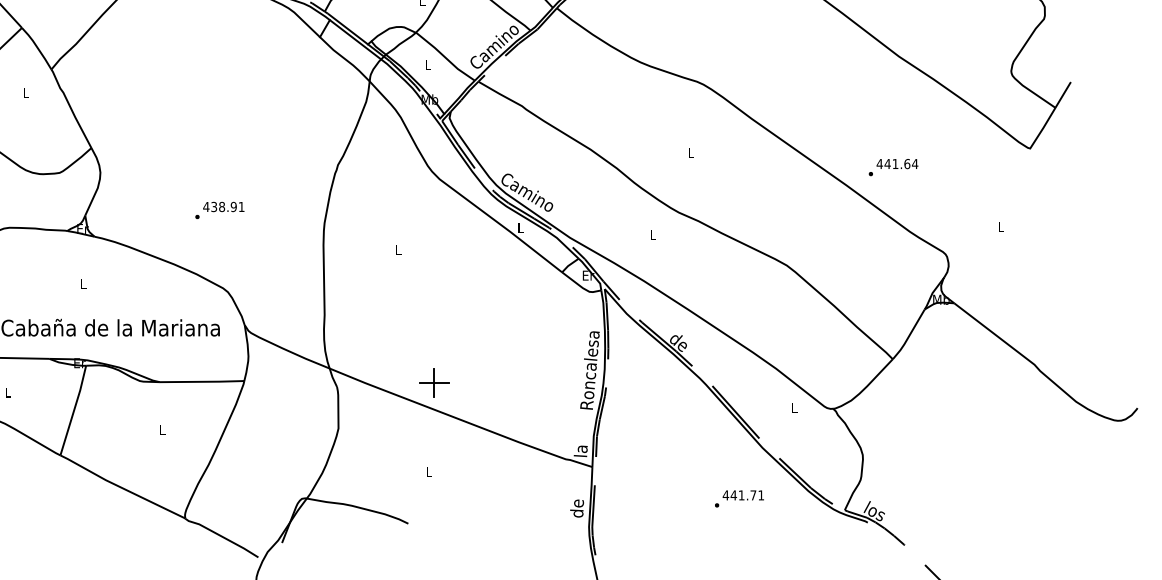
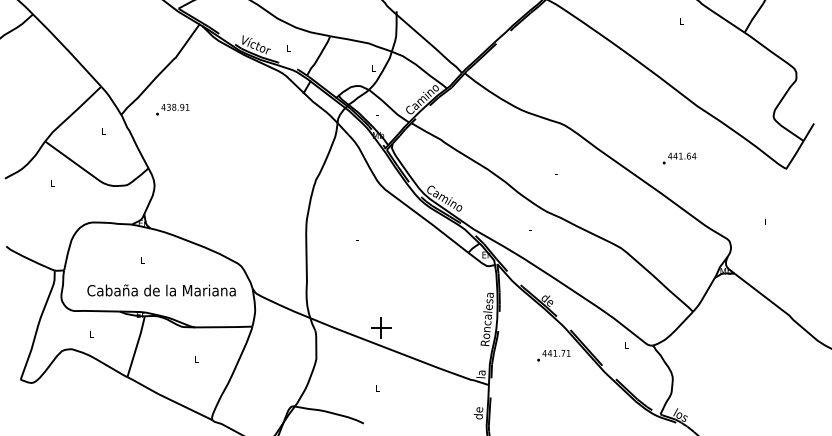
text: (893, 167) -> (679, 158), moved
text: (219, 210) -> (172, 109), moved
text: (738, 498) -> (553, 355), moved

